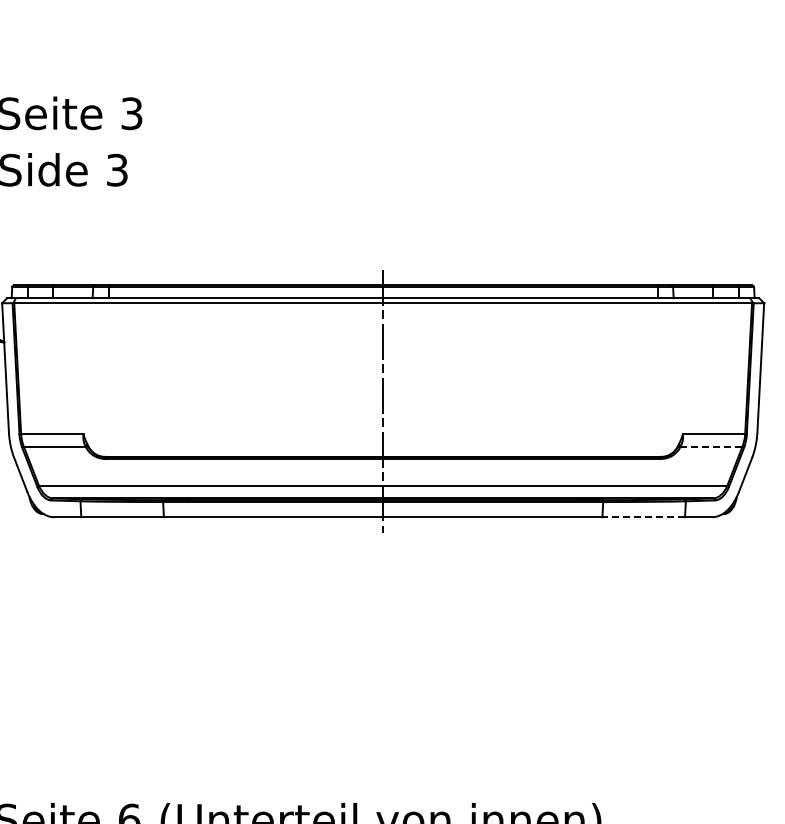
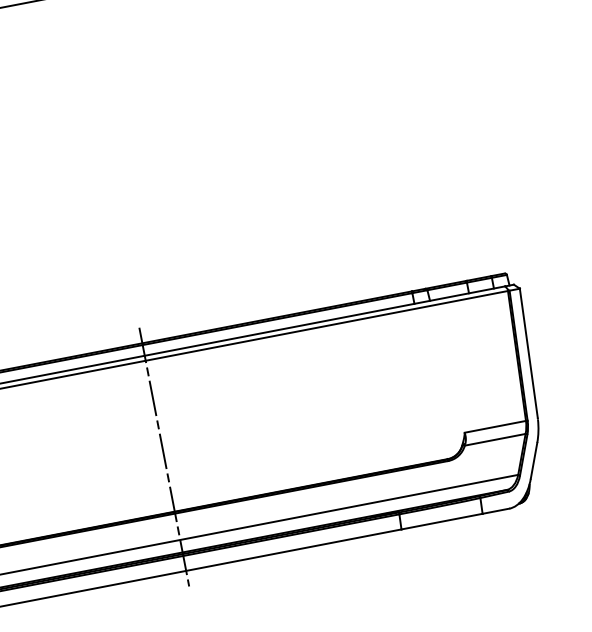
line: (711, 446) -> (495, 439), dashed -> solid
line: (643, 517) -> (441, 521), dashed -> solid

